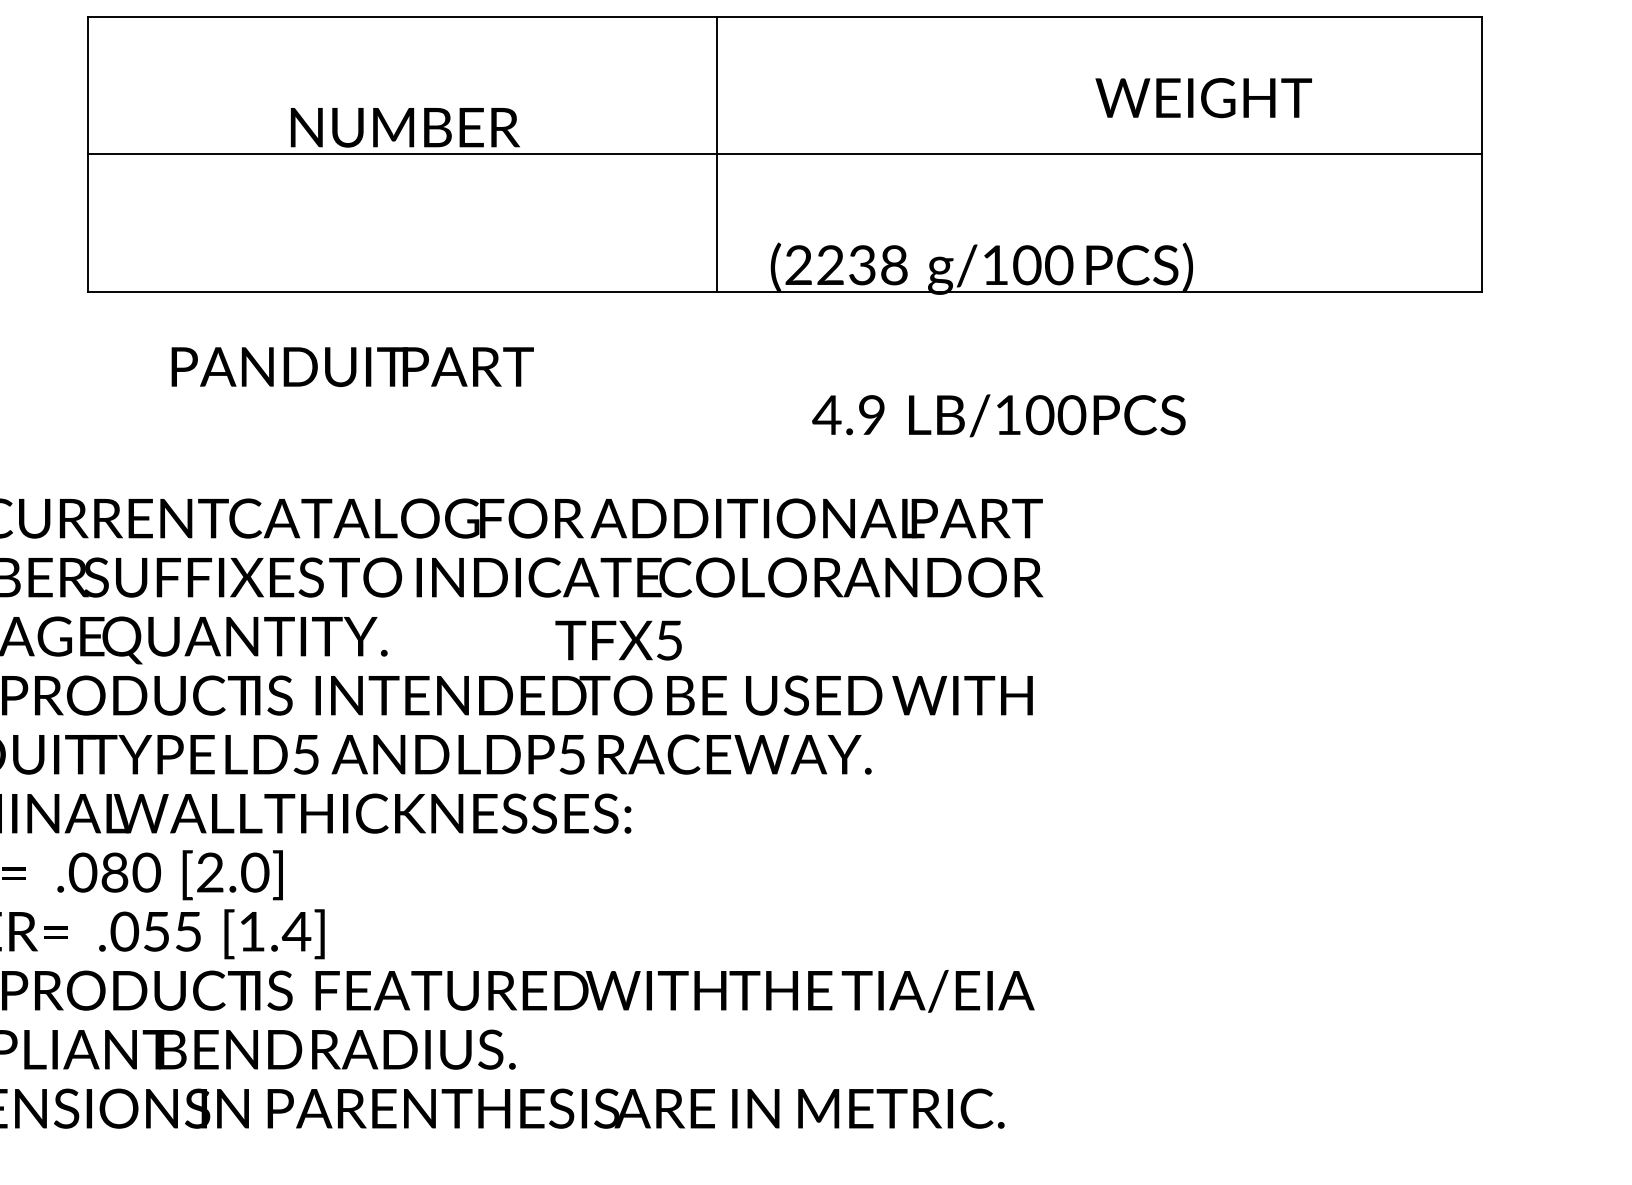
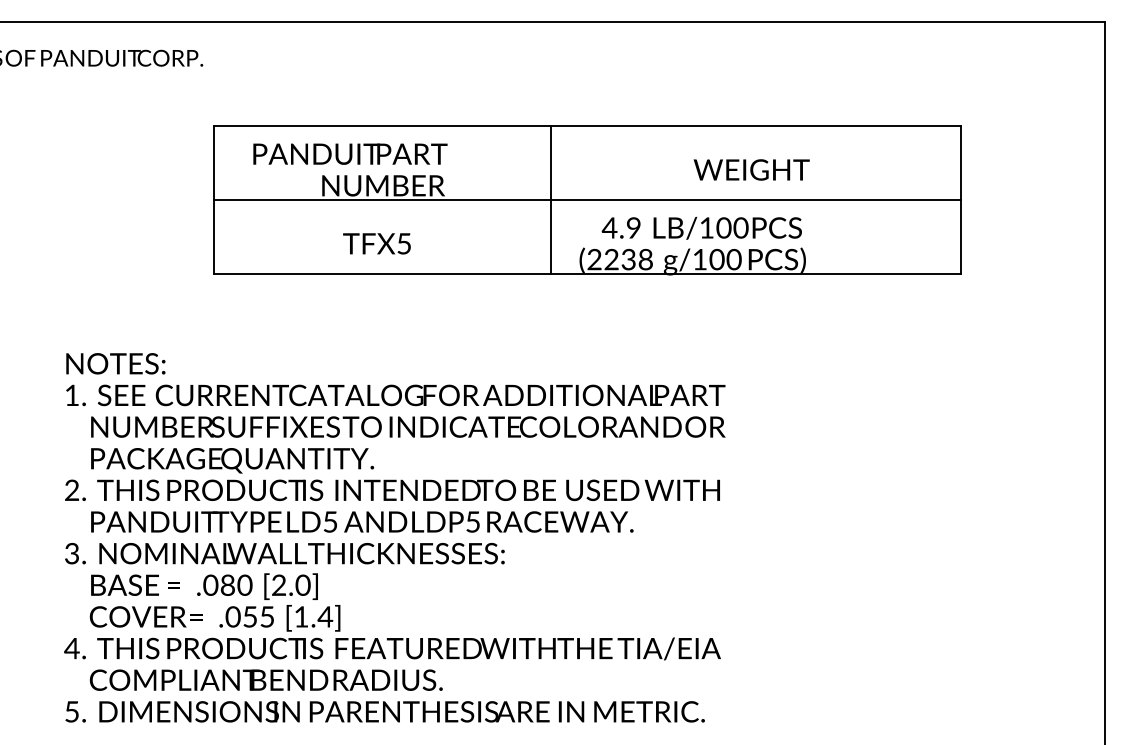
text: (1203, 97) -> (751, 169), moved
text: (352, 365) -> (350, 153), moved
text: (998, 414) -> (701, 227), moved
text: (617, 639) -> (376, 243), moved

